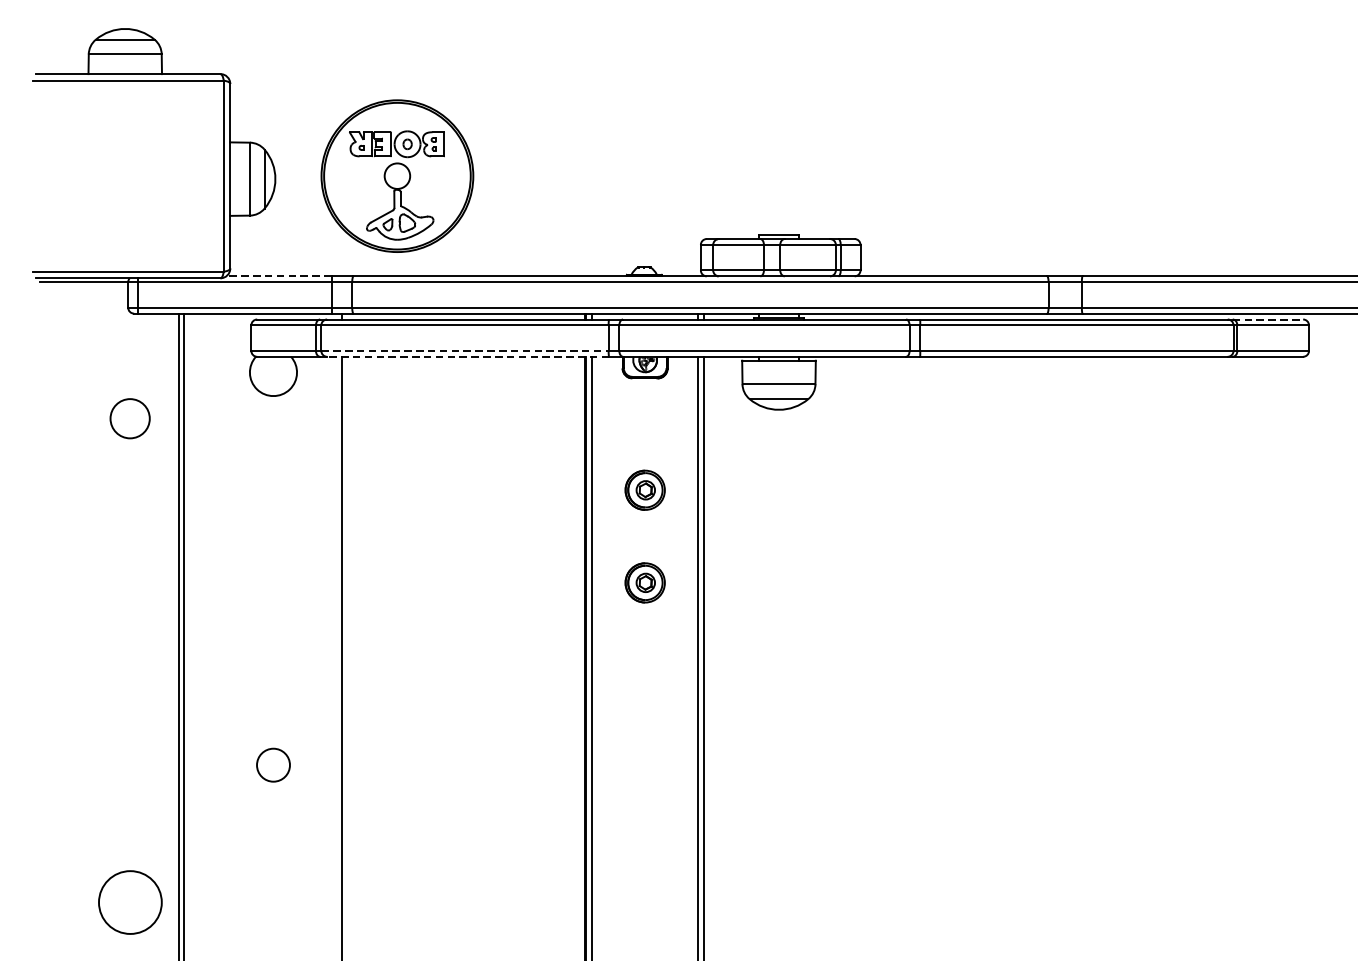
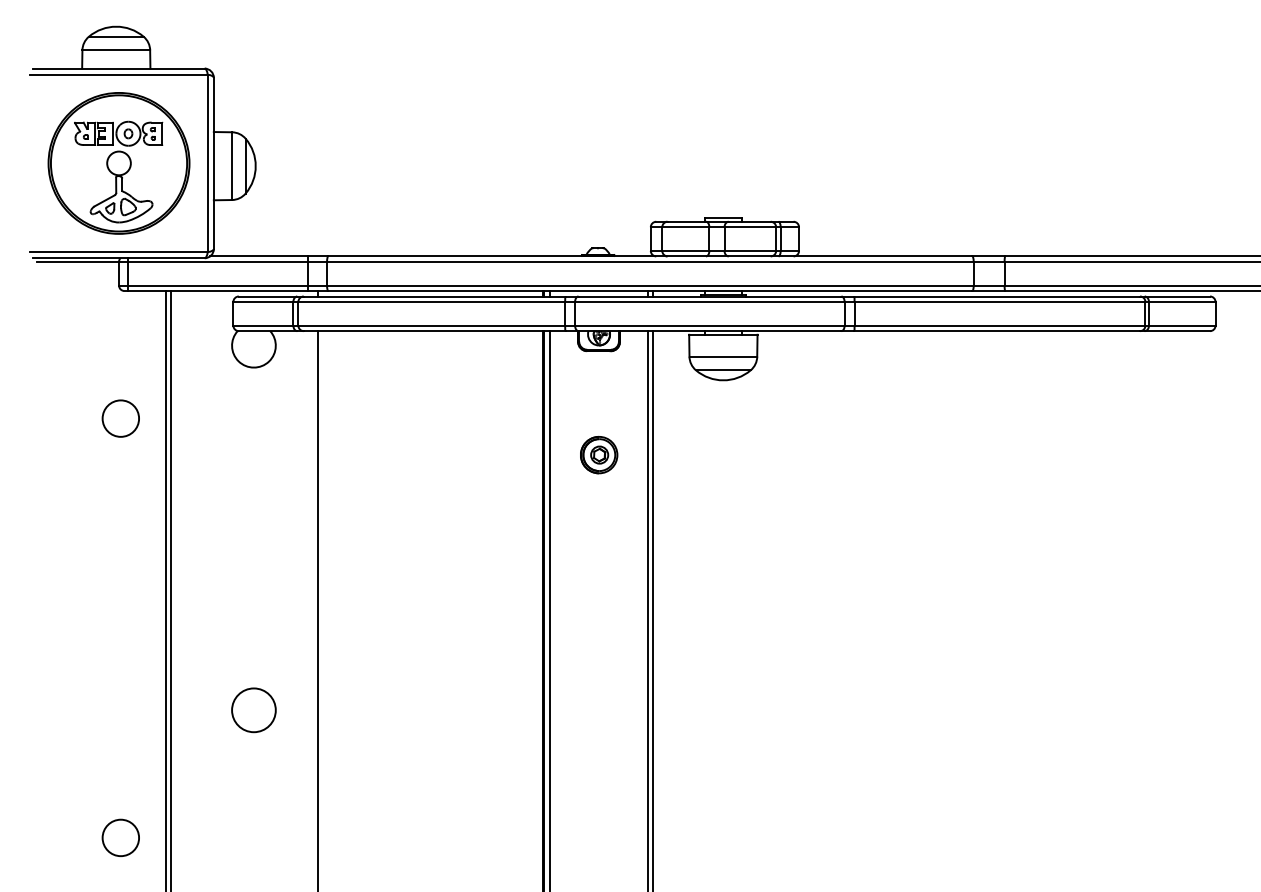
part: (396, 176) -> (118, 163), moved
line: (279, 276) -> (259, 256), dashed -> solid
line: (1268, 319) -> (1177, 296), dashed -> solid
line: (465, 350) -> (432, 325), dashed -> solid
line: (467, 357) -> (434, 331), dashed -> solid
circle: (129, 418) -> (120, 418), moved
part: (645, 583) -> (599, 541), removed
circle: (273, 765) -> (253, 710), size x1.43
circle: (129, 902) -> (120, 837), size x0.62

